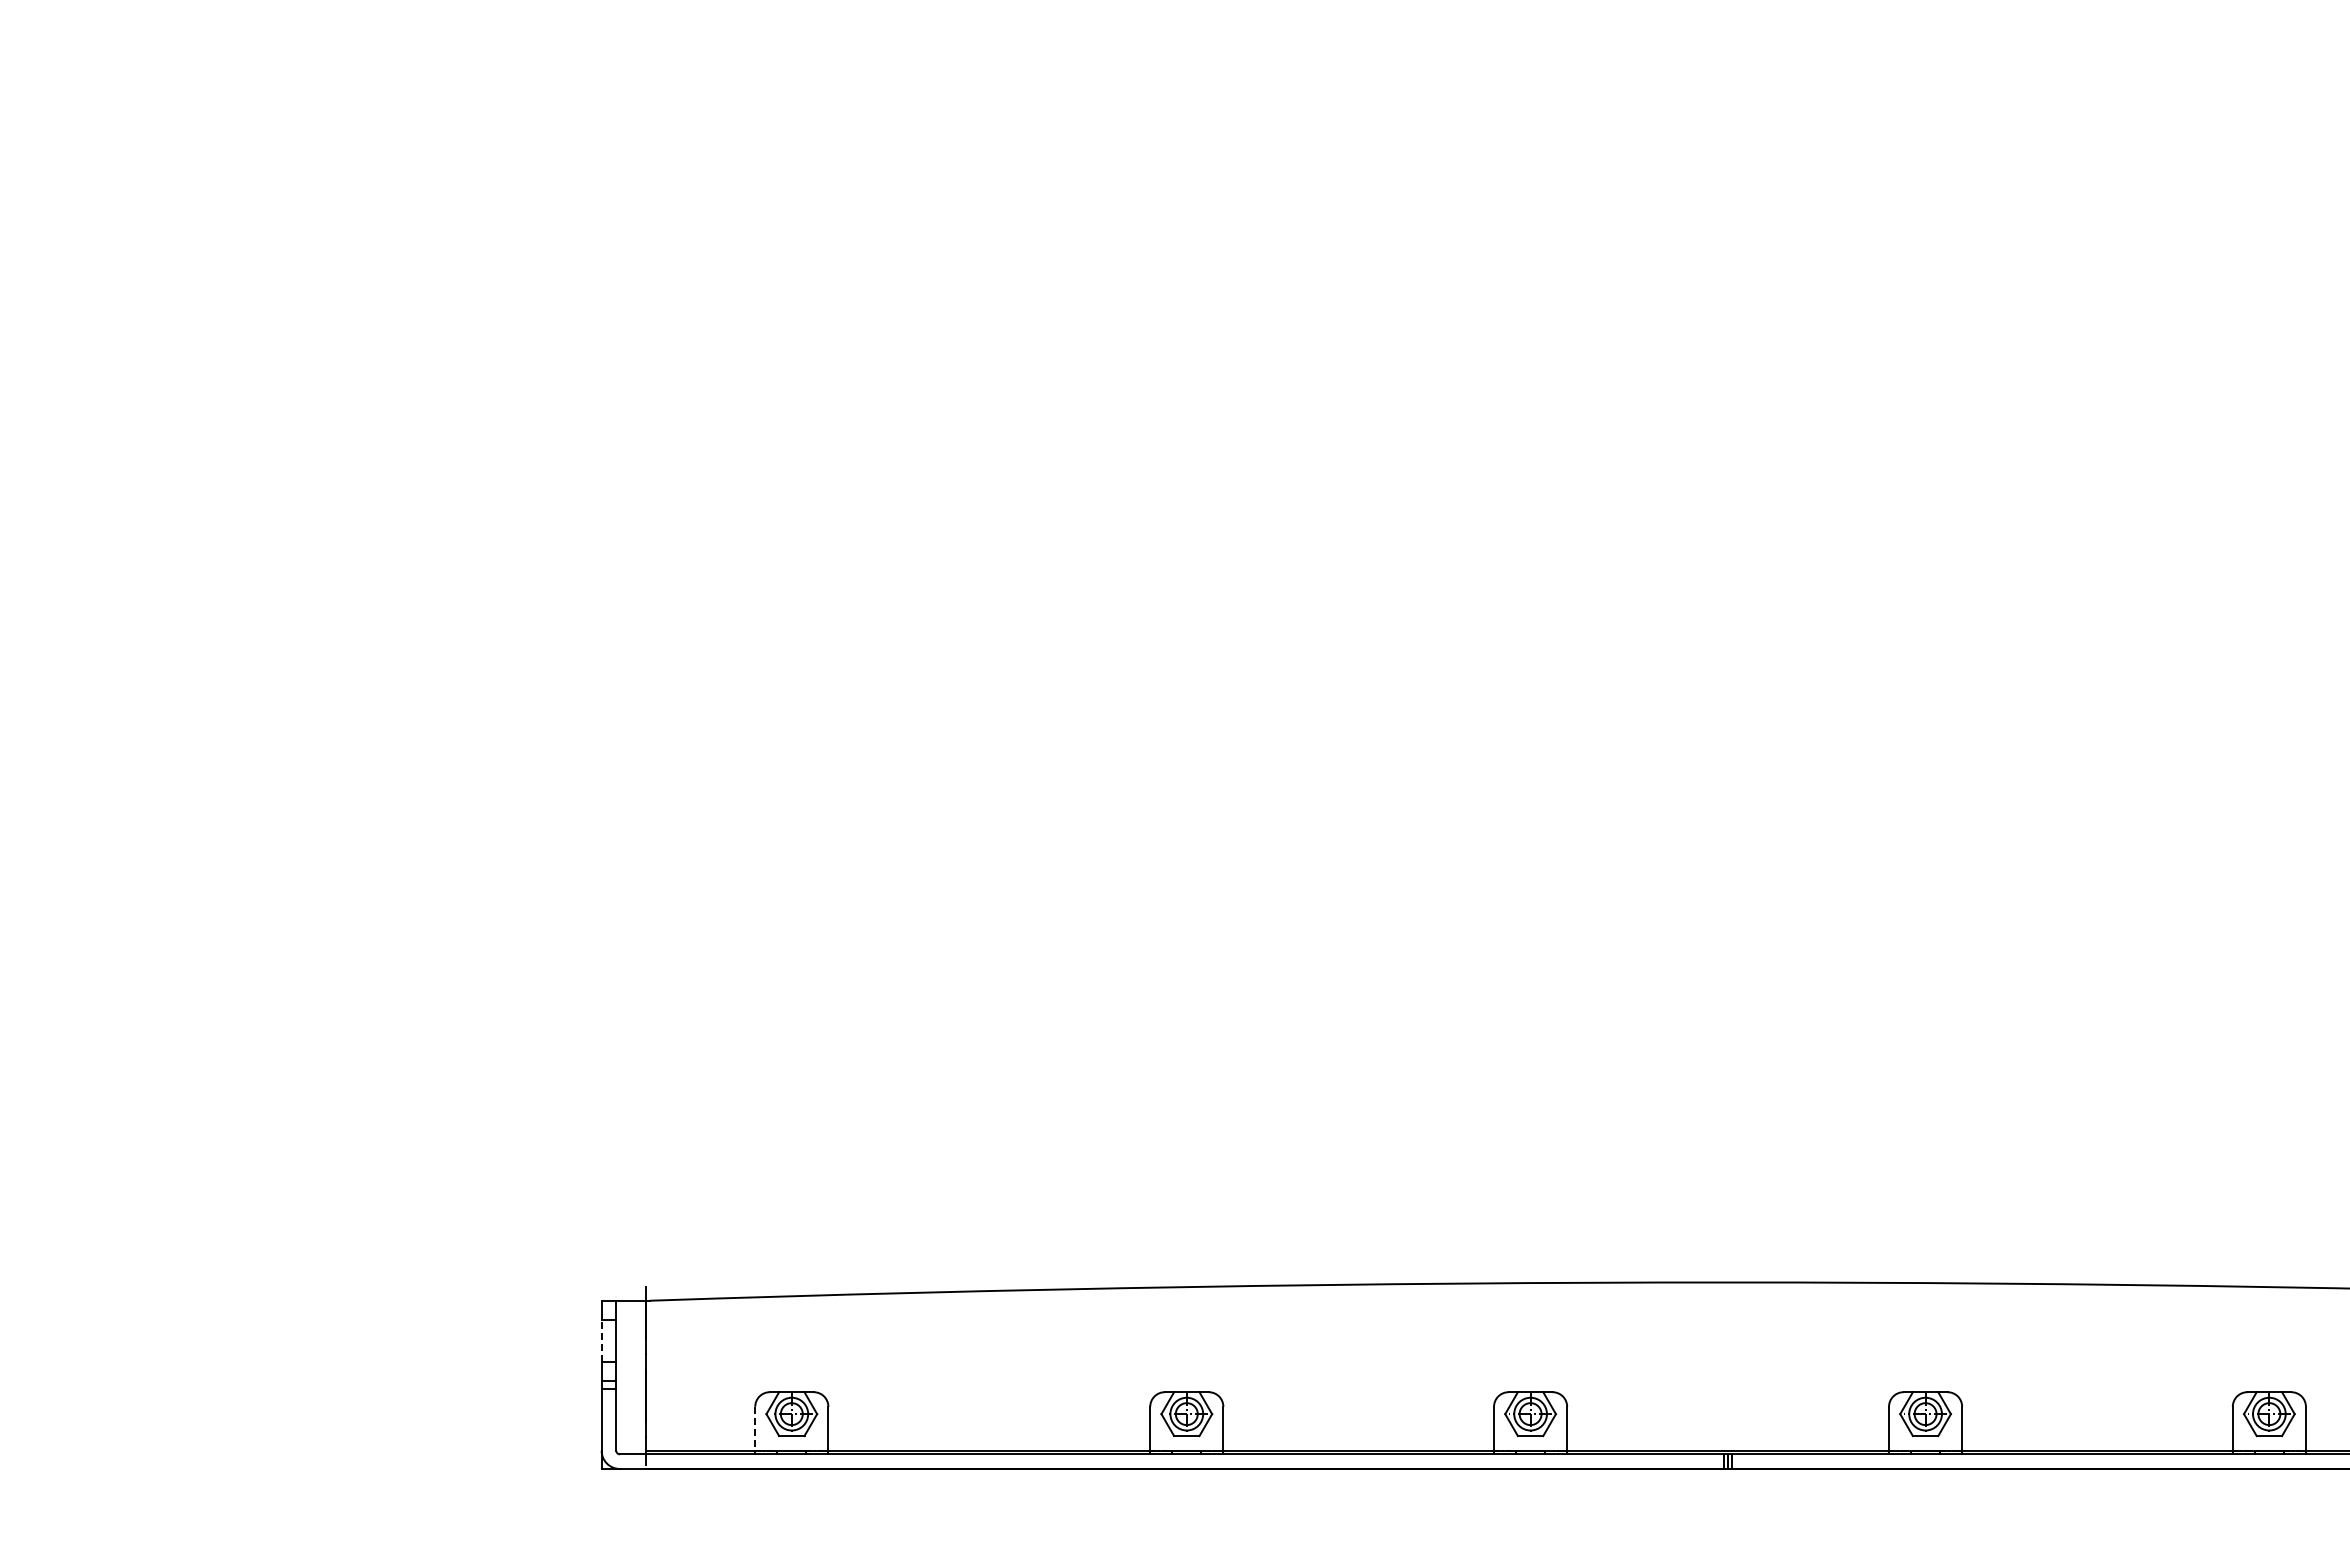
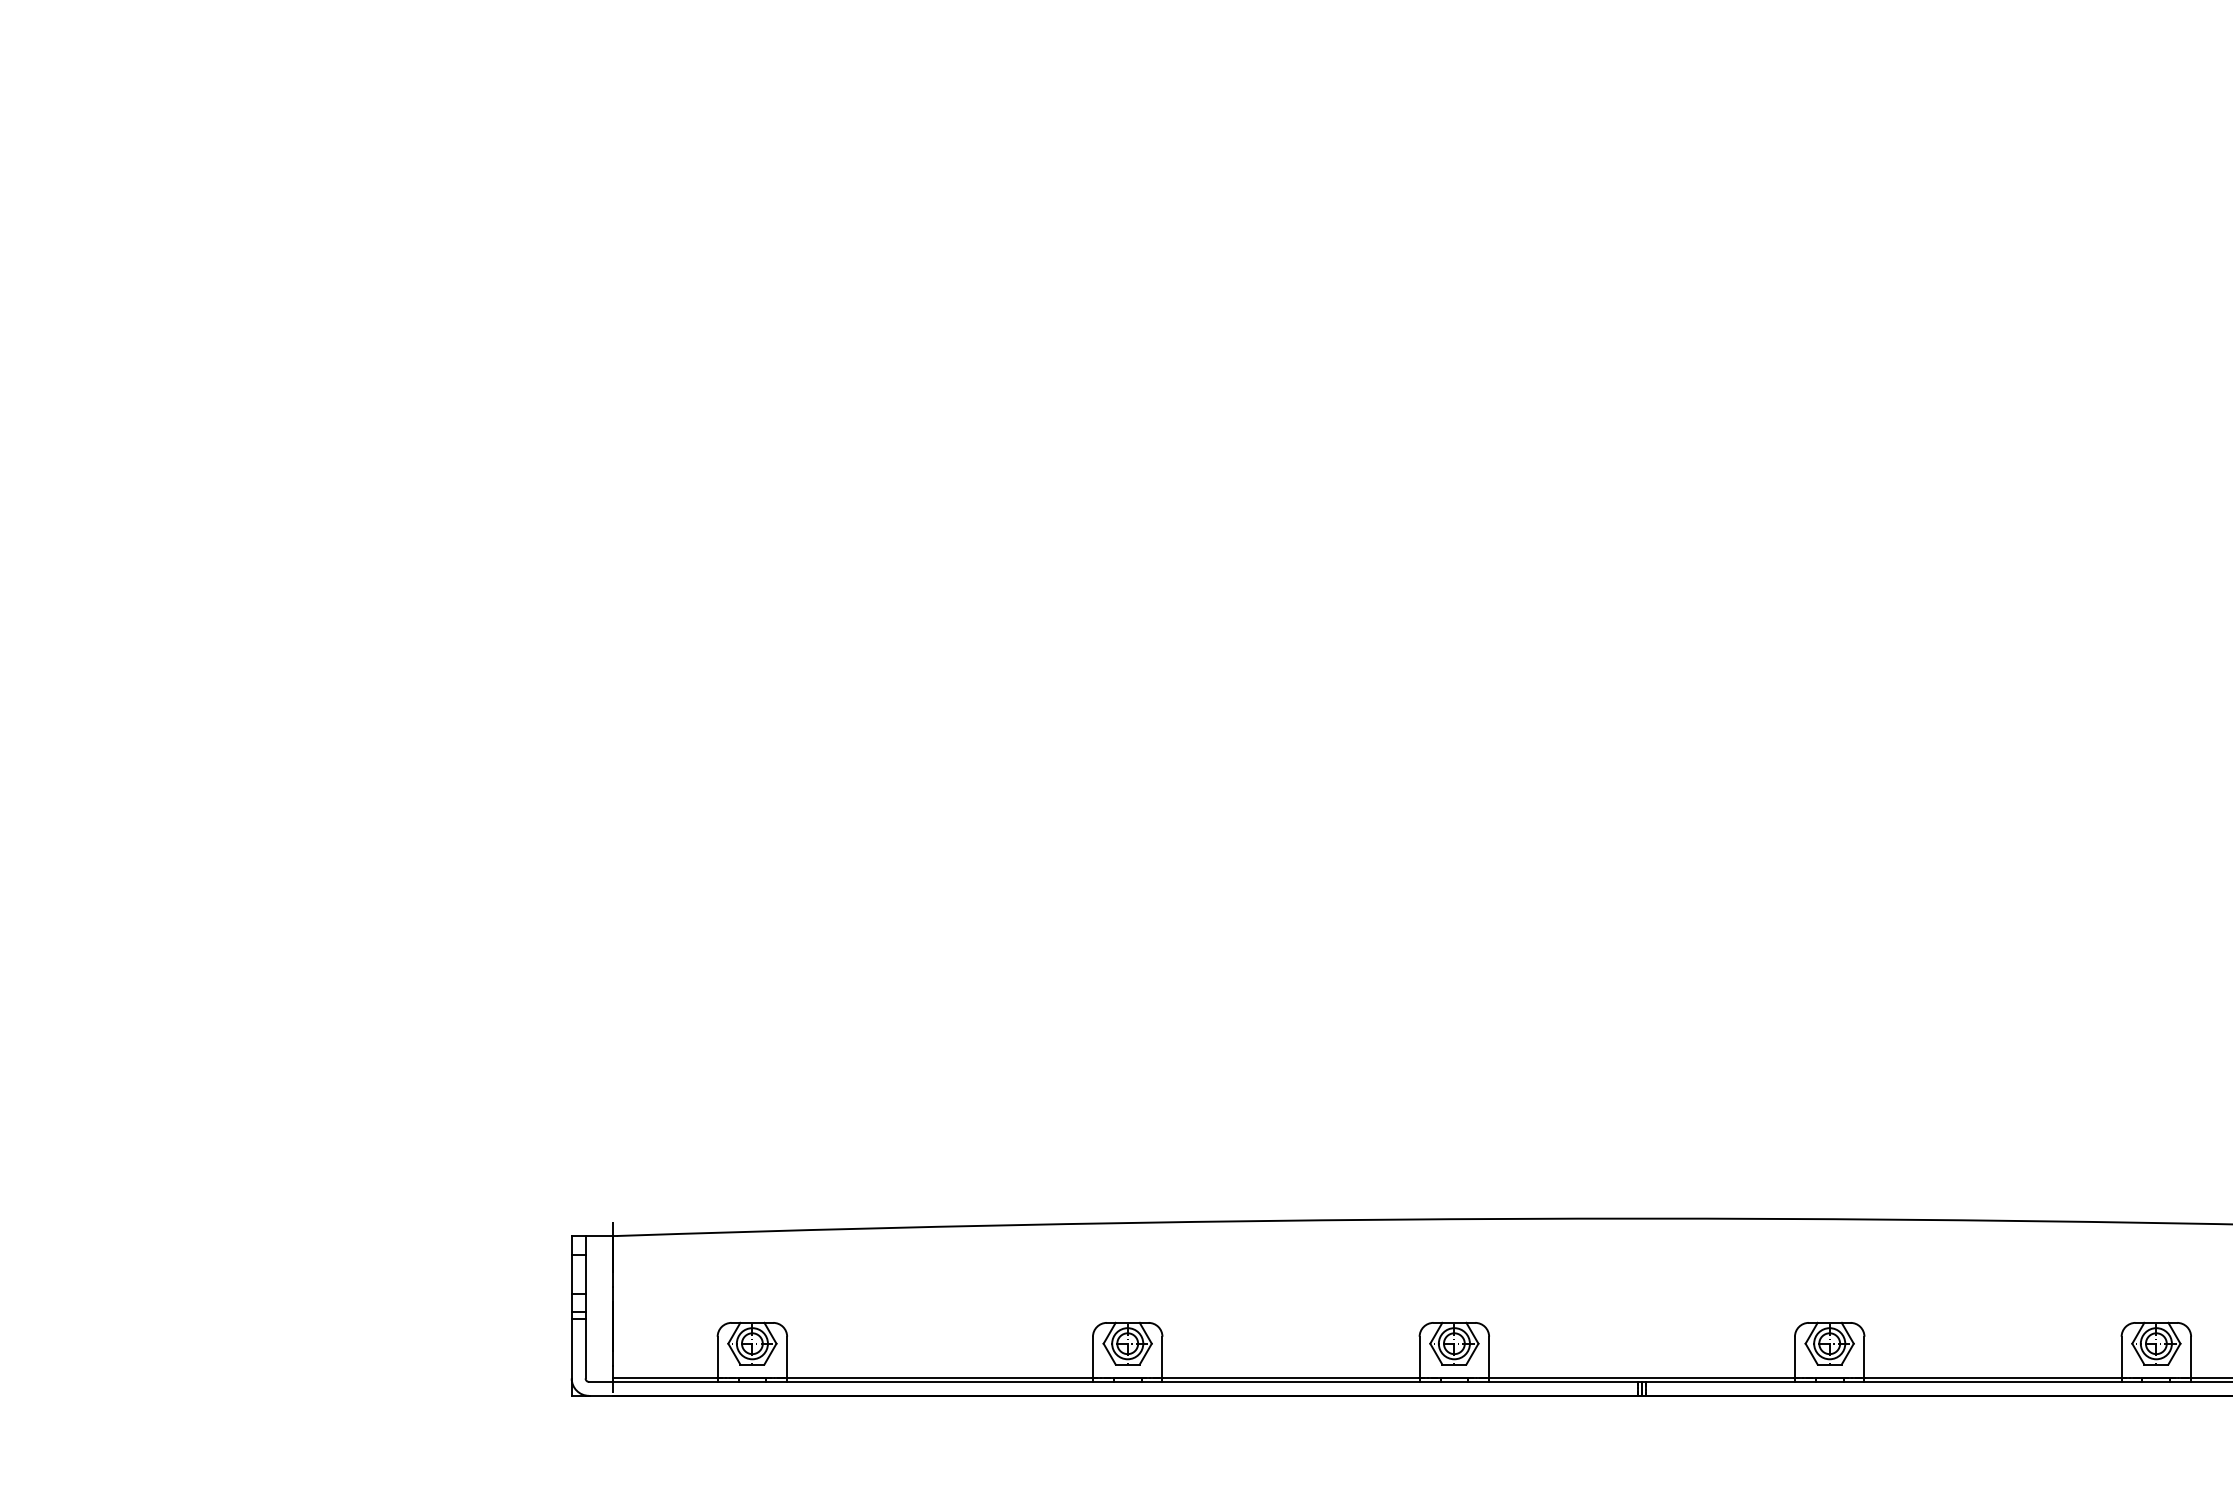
line: (601, 1340) -> (571, 1273), dashed -> solid
line: (755, 1428) -> (717, 1357), dashed -> solid

